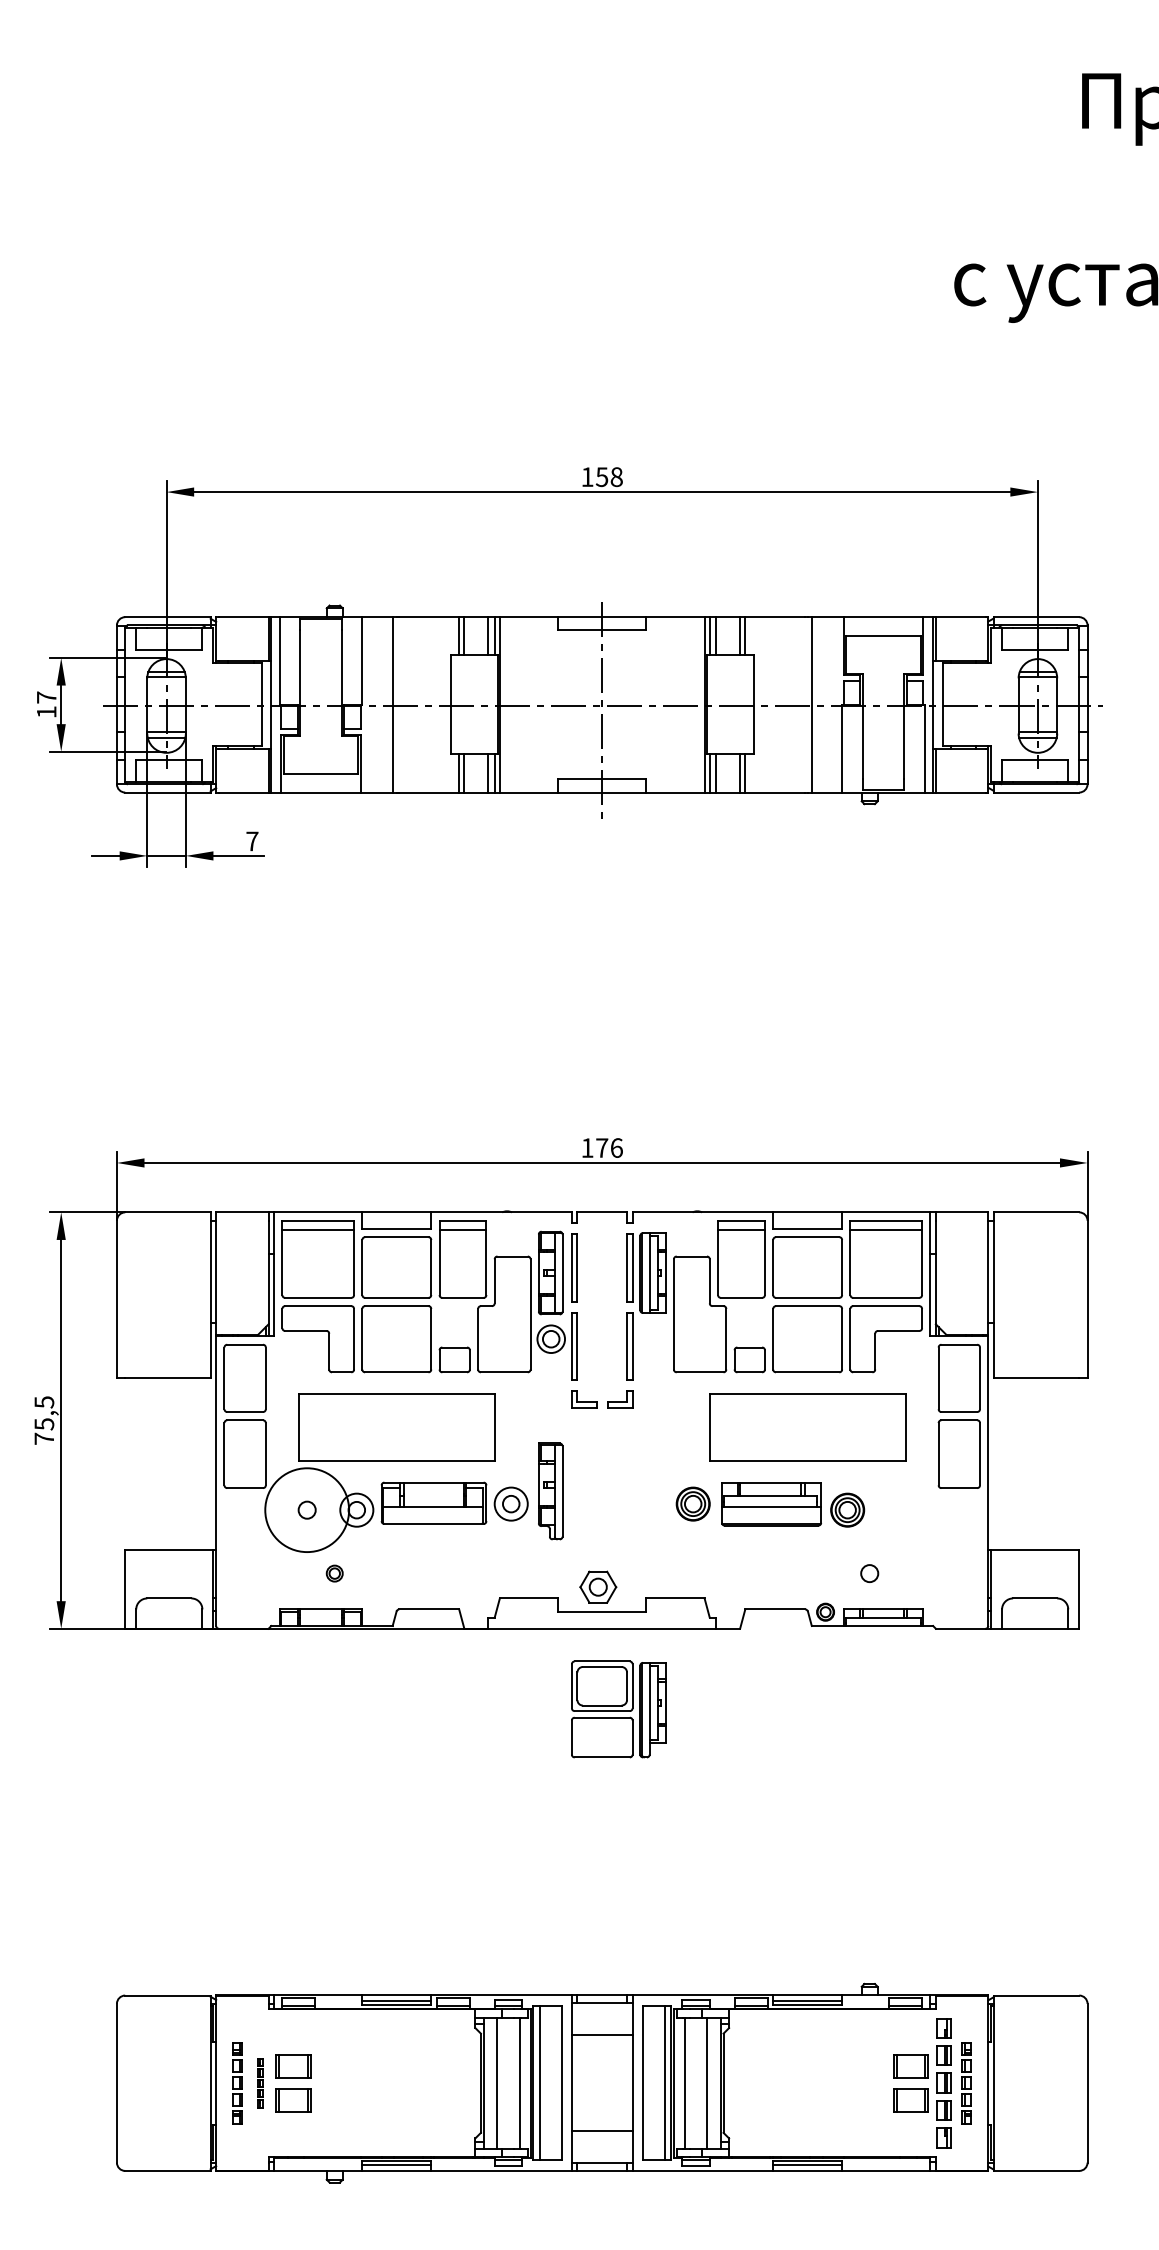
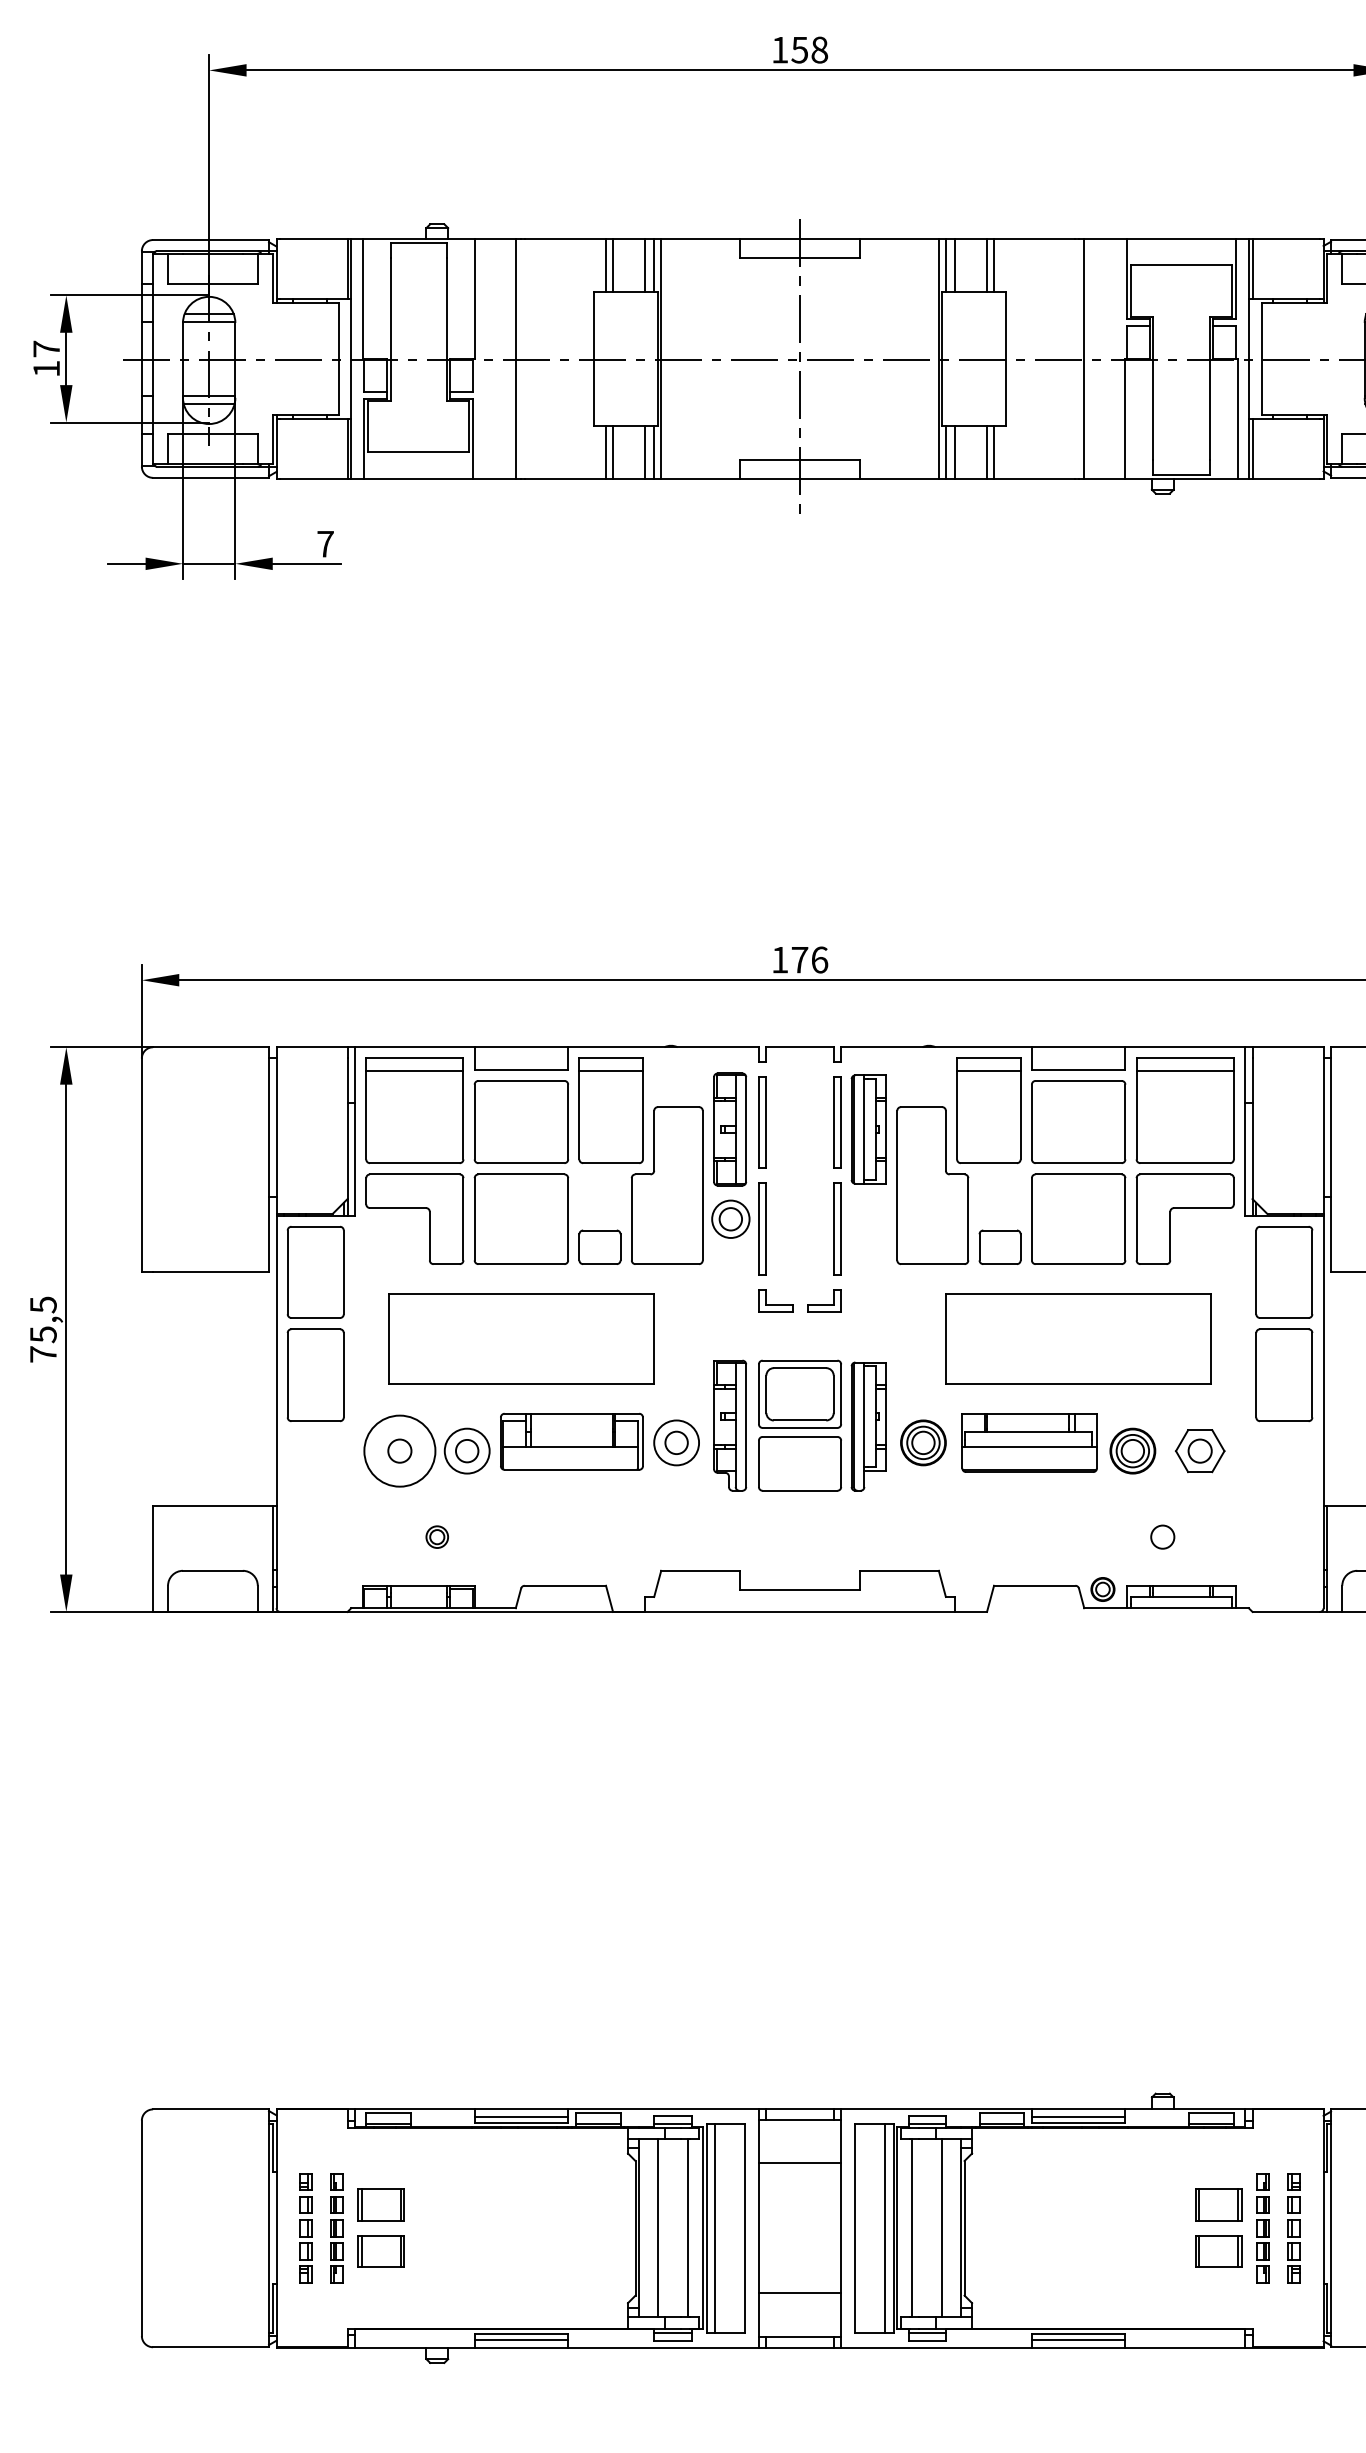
circle: (307, 1510) -> (400, 1451), size x0.62
part: (598, 1586) -> (1200, 1450), moved
part: (618, 1709) -> (822, 1425), moved
part: (260, 2083) -> (336, 2228), size x1.67
part: (943, 2083) -> (1262, 2228), size x0.62

